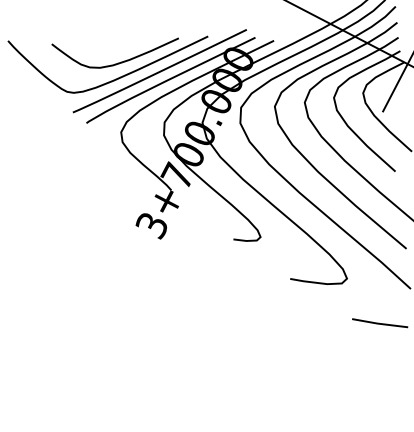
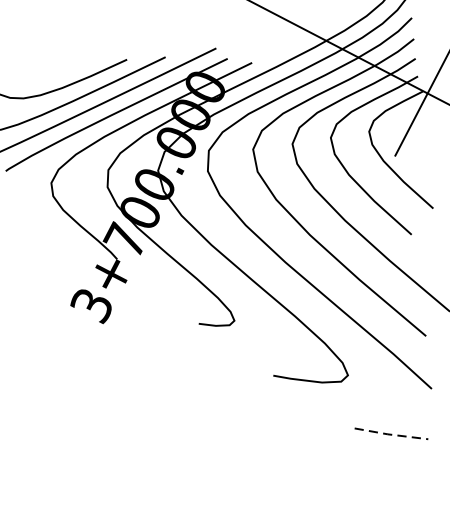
line: (380, 323) -> (391, 434), solid -> dashed

